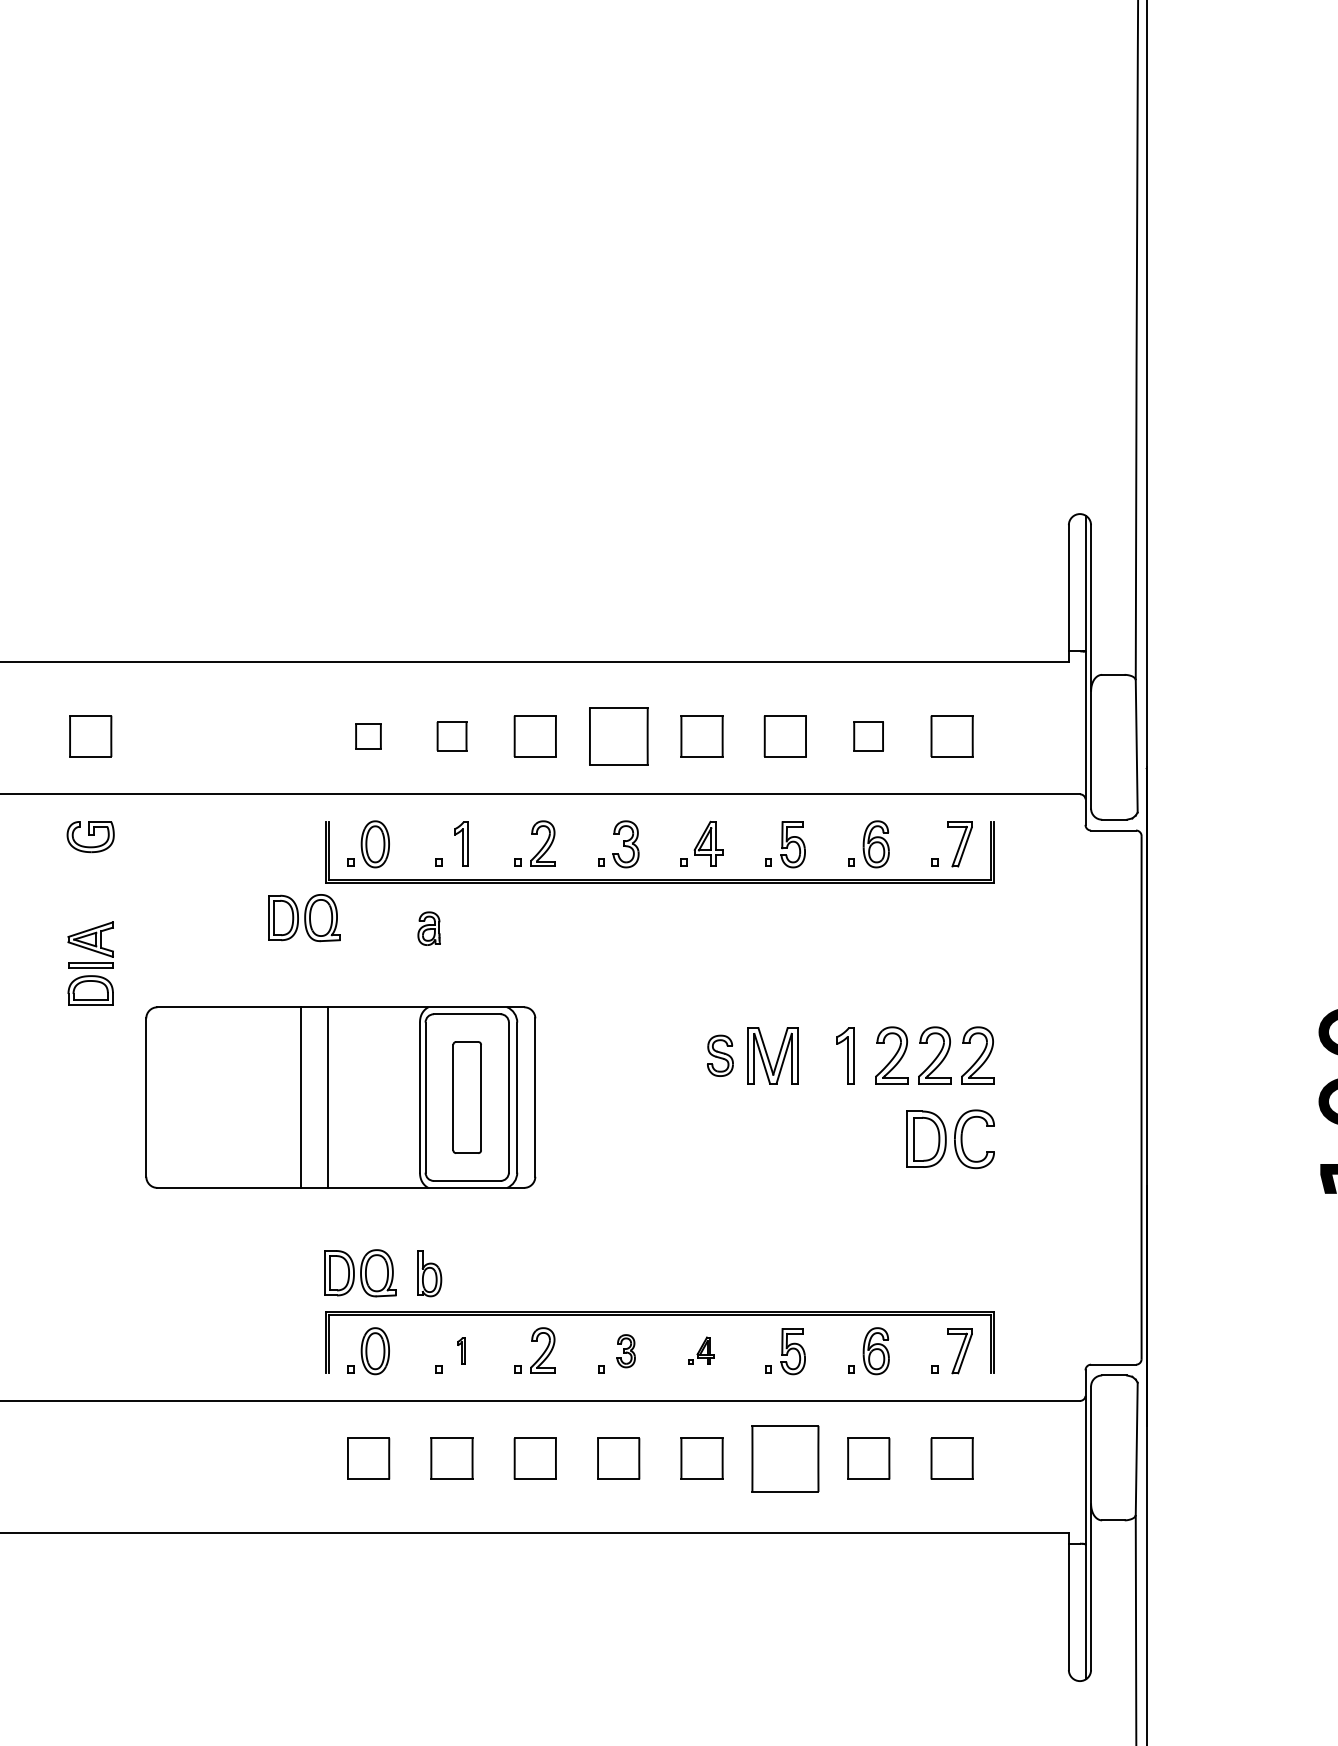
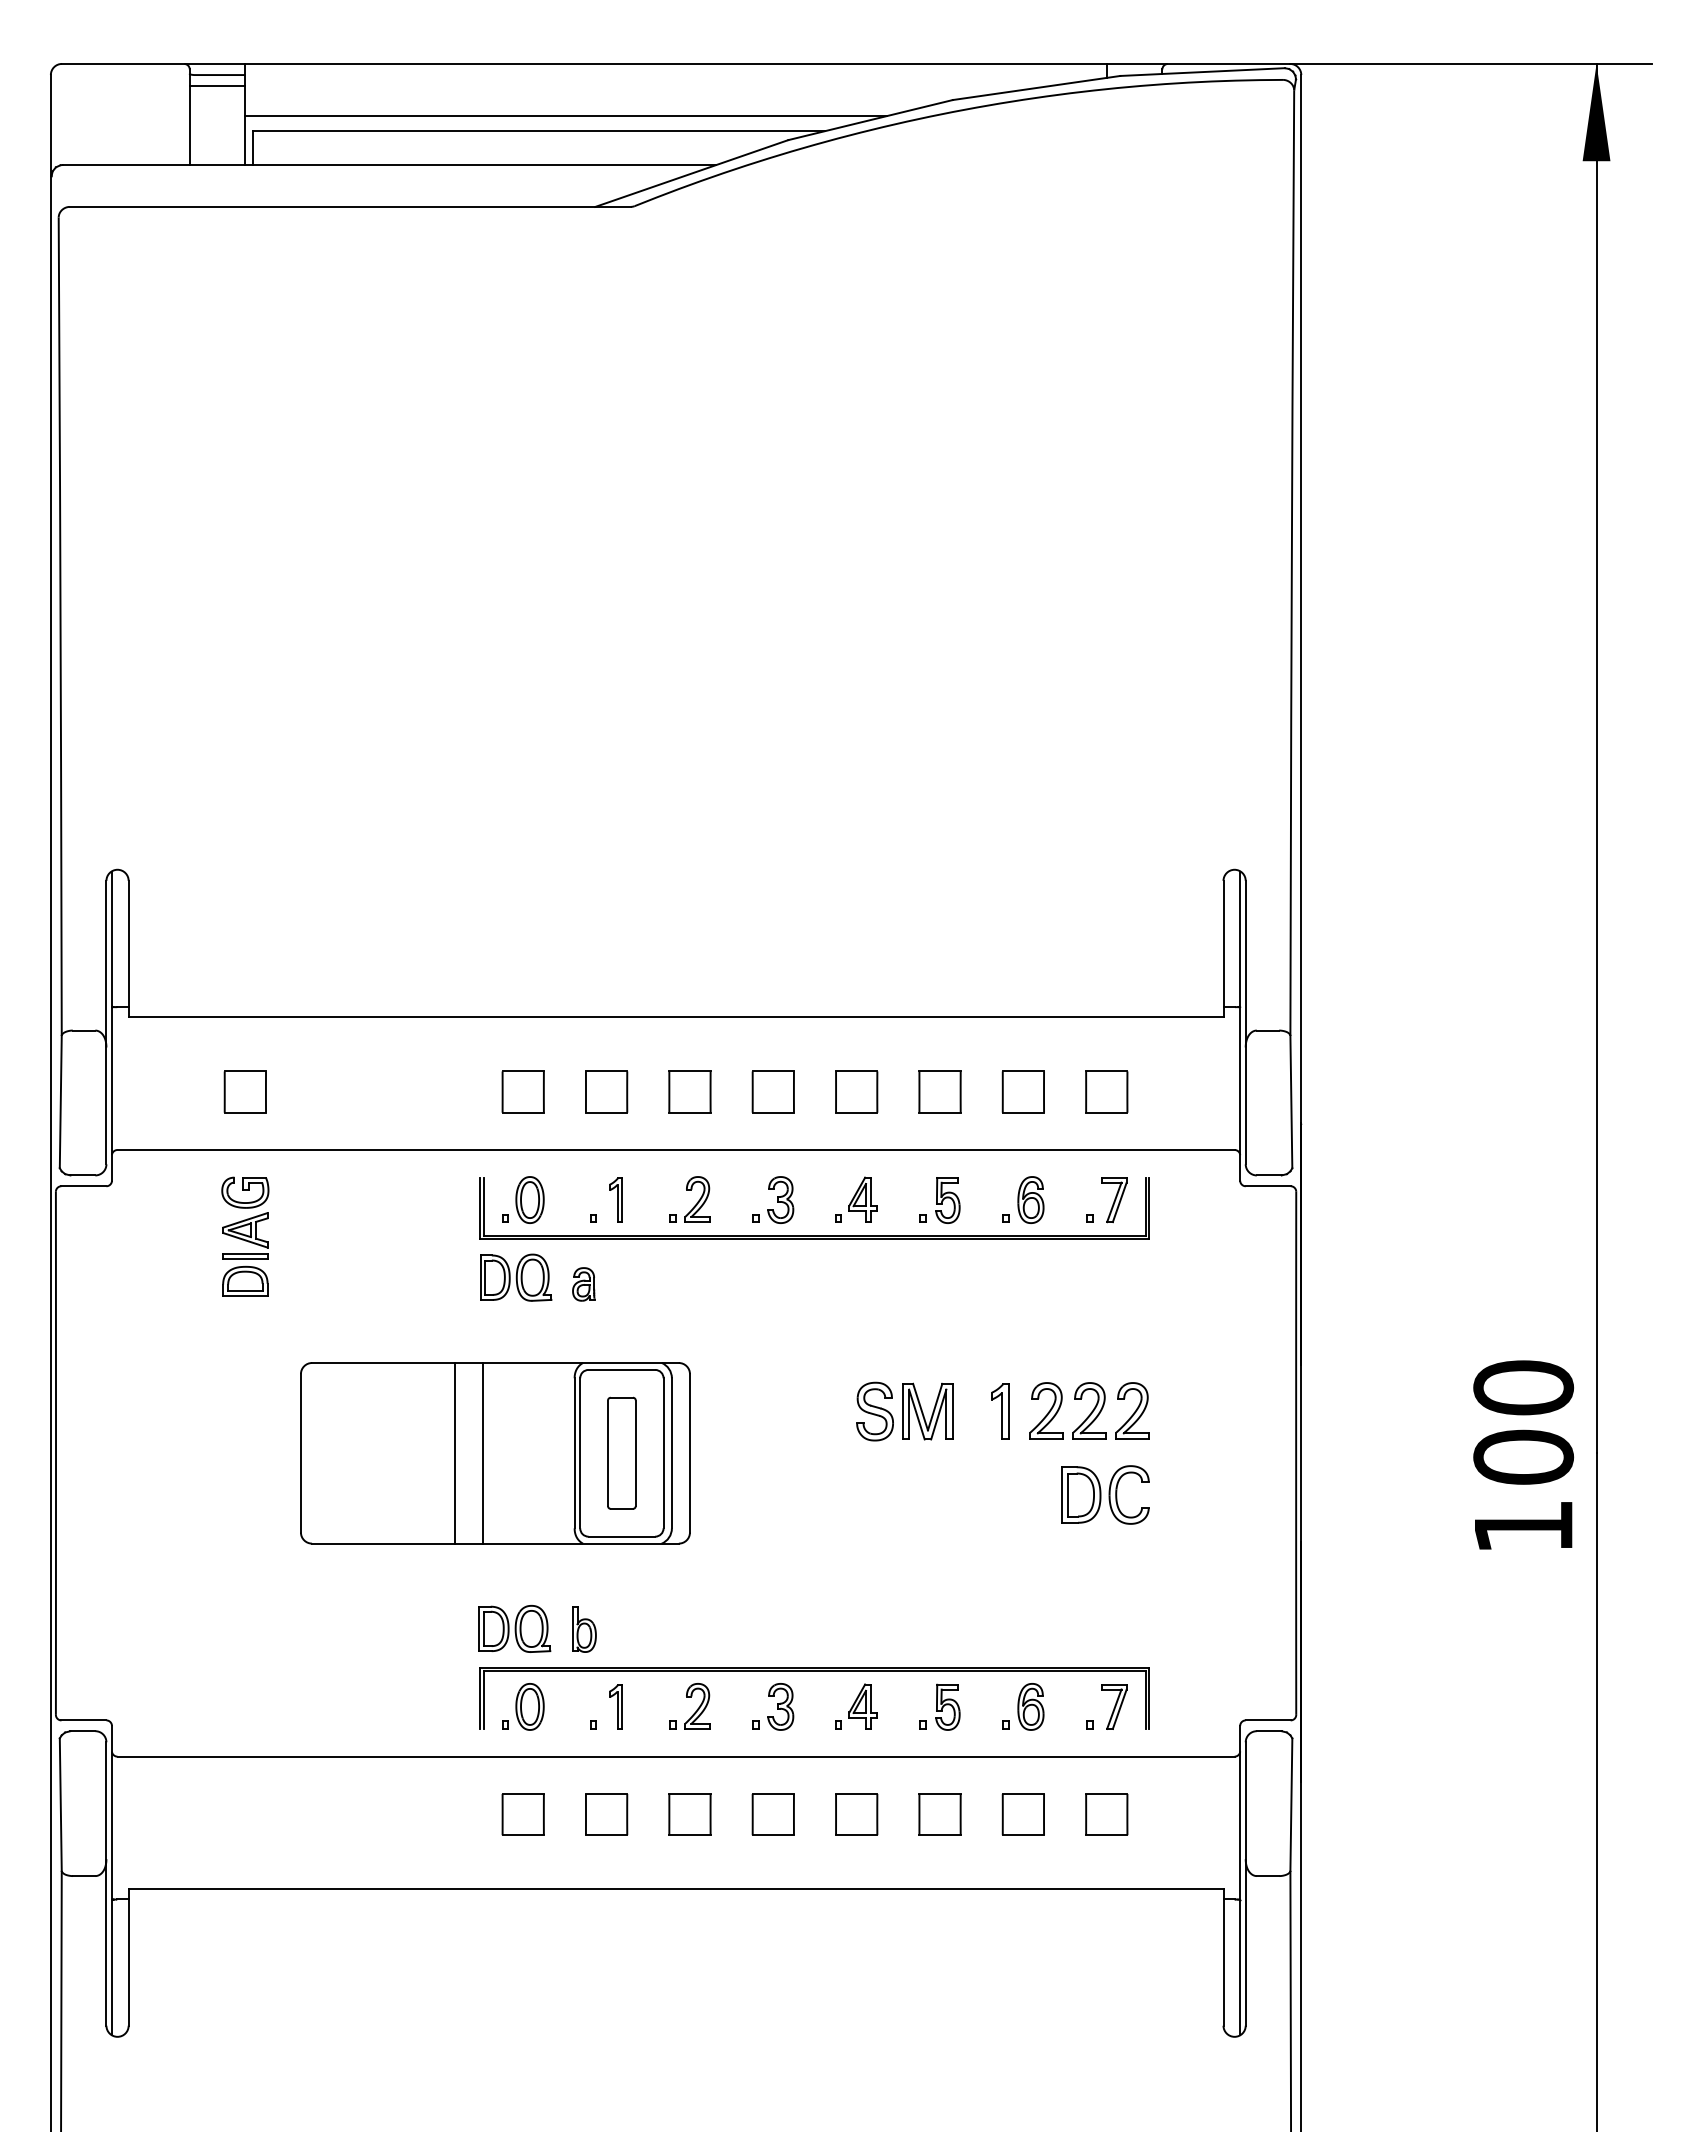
part: (367, 735) -> (522, 1091), size x1.67
part: (451, 735) -> (606, 1091), size x1.43
part: (617, 735) -> (772, 1091), size x0.71
part: (867, 735) -> (1022, 1091), size x1.43
part: (304, 917) -> (516, 1277), moved
part: (90, 963) -> (245, 1254), moved
part: (719, 1055) -> (874, 1411), size x1.43
part: (460, 1350) -> (615, 1706), size x1.67
part: (625, 1350) -> (780, 1706), size x1.43
part: (701, 1350) -> (856, 1706), size x1.67
part: (784, 1458) -> (939, 1814), size x0.62

